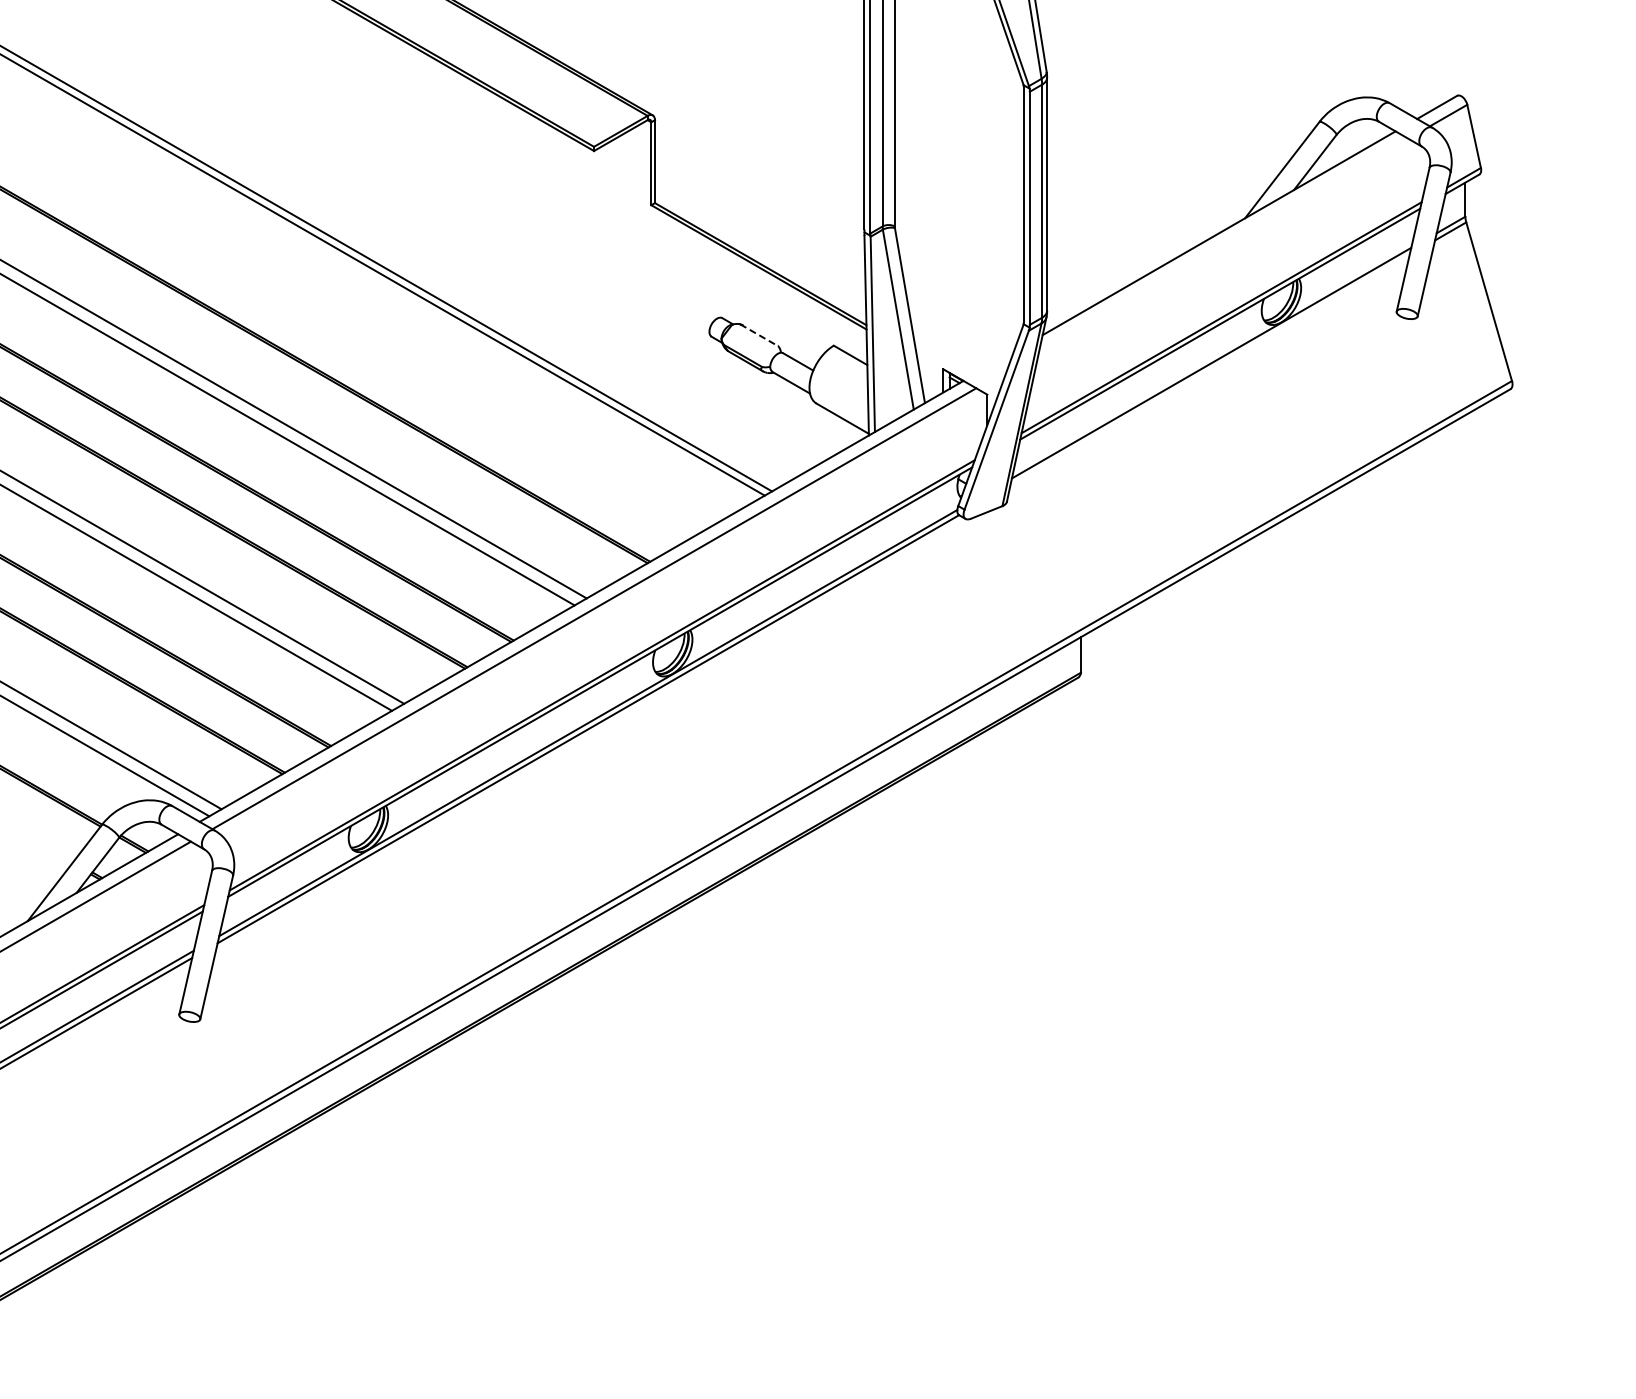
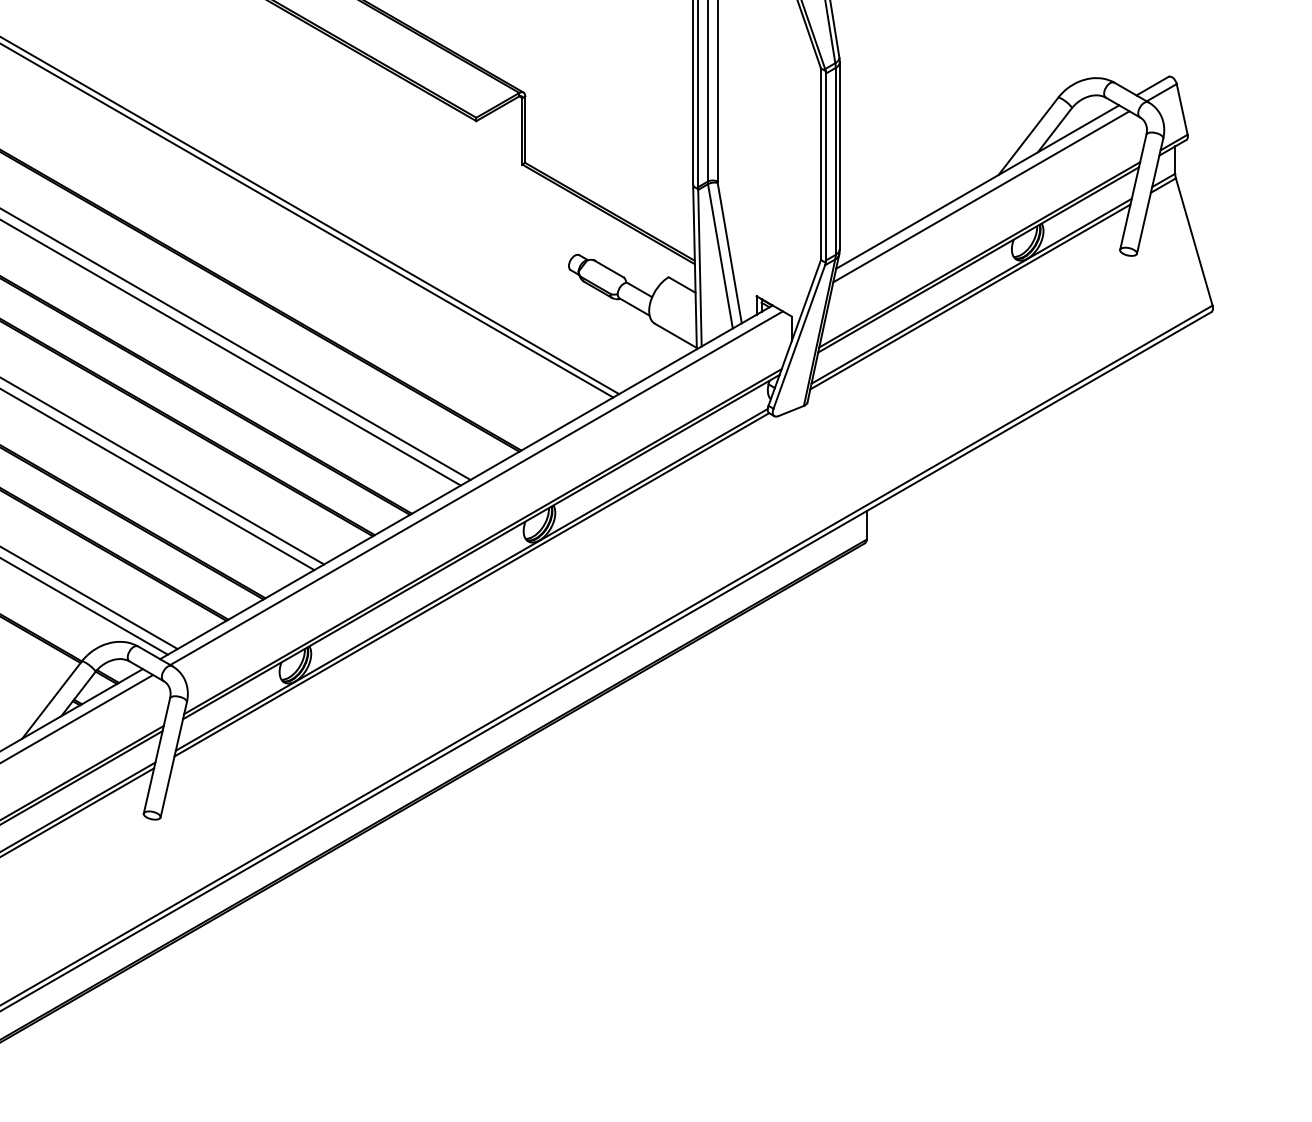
line: (1223, 245) -> (981, 196), added
line: (759, 335) -> (609, 269), dashed -> solid
line: (1209, 370) -> (969, 297), added

